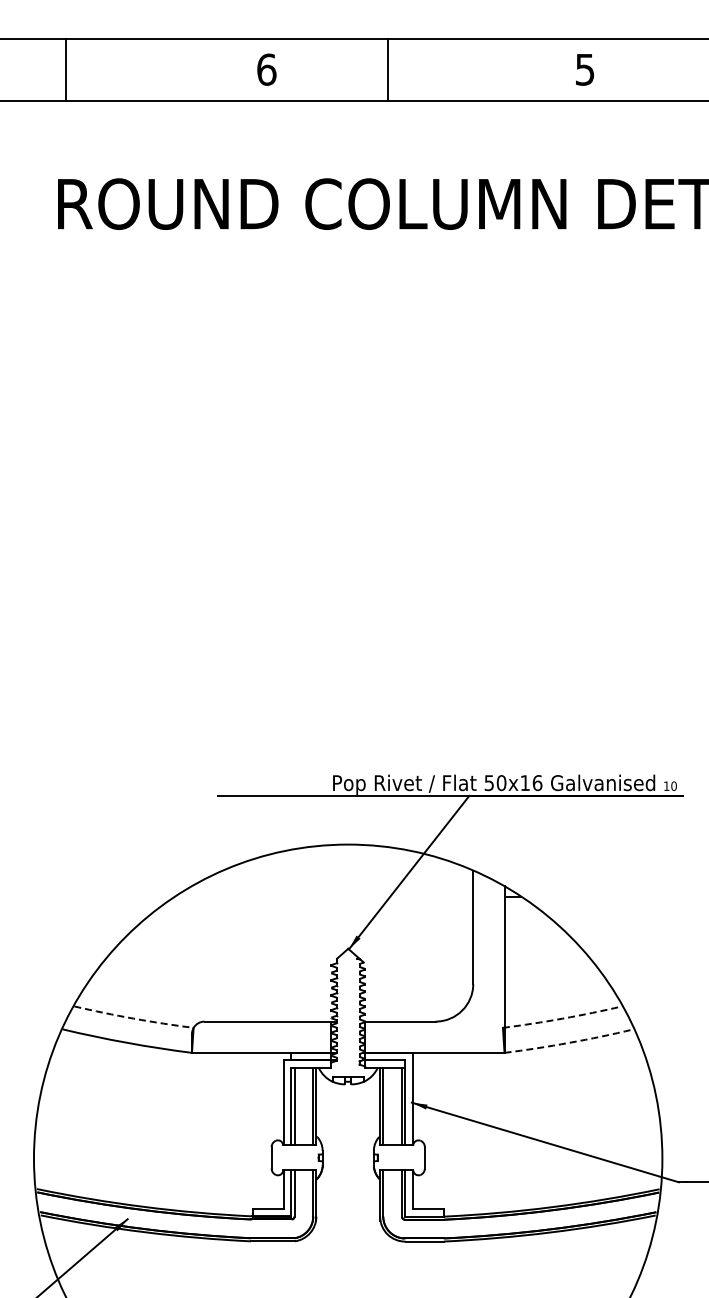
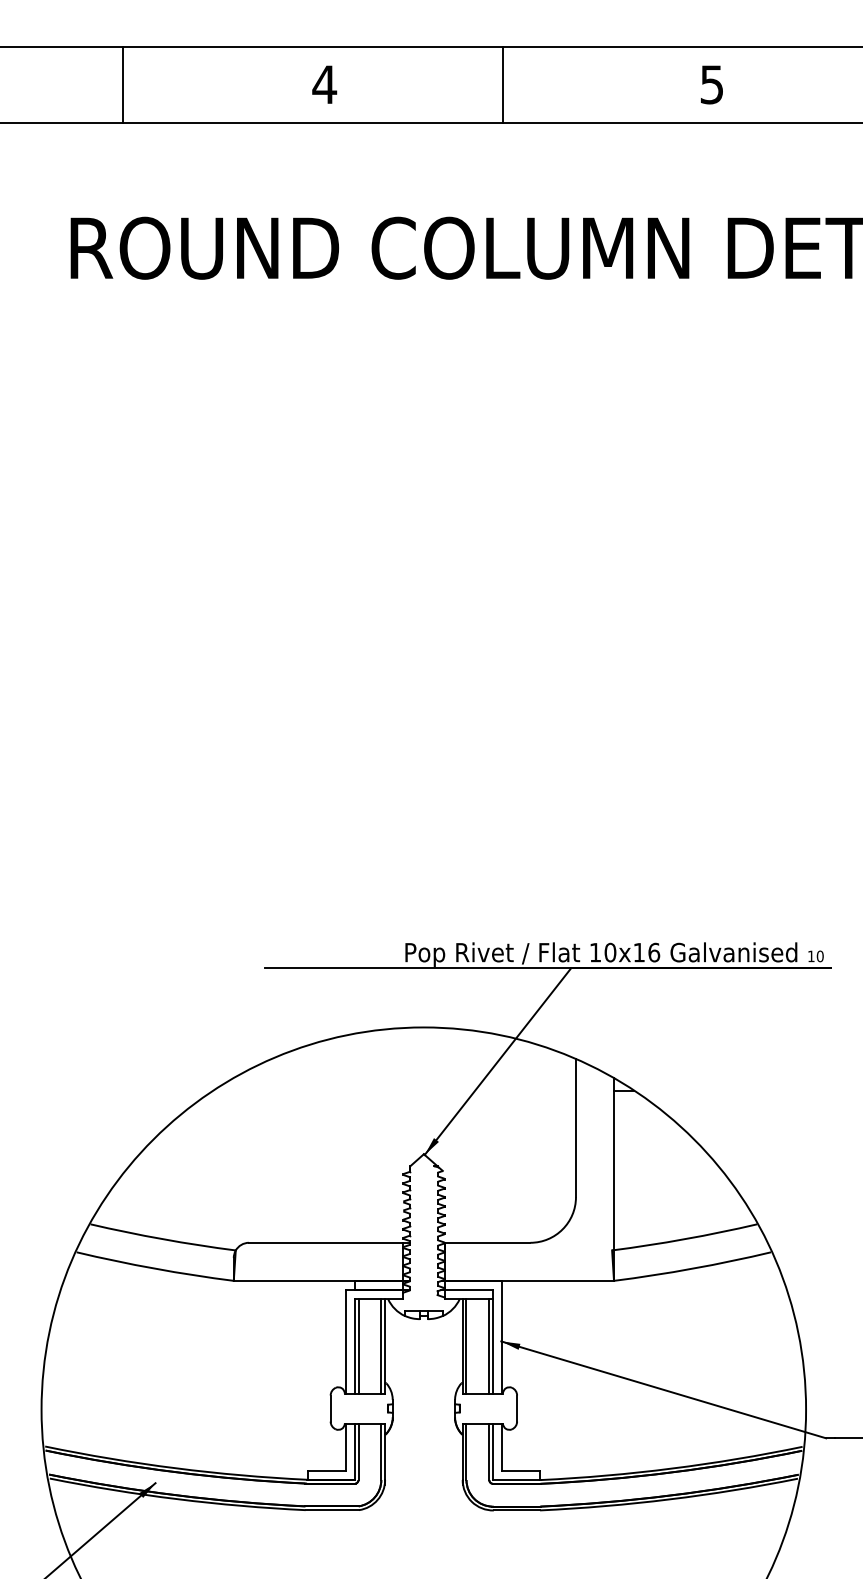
line: (65, 69) -> (122, 84), moved
text: (266, 69) -> (324, 84), 6 -> 4
line: (388, 69) -> (503, 84), moved
text: (488, 783) -> (594, 953), 50x16 -> 10x16
arc: (133, 1018) -> (162, 1239), dashed -> solid
arc: (562, 1018) -> (684, 1239), dashed -> solid
arc: (569, 1042) -> (693, 1268), dashed -> solid

